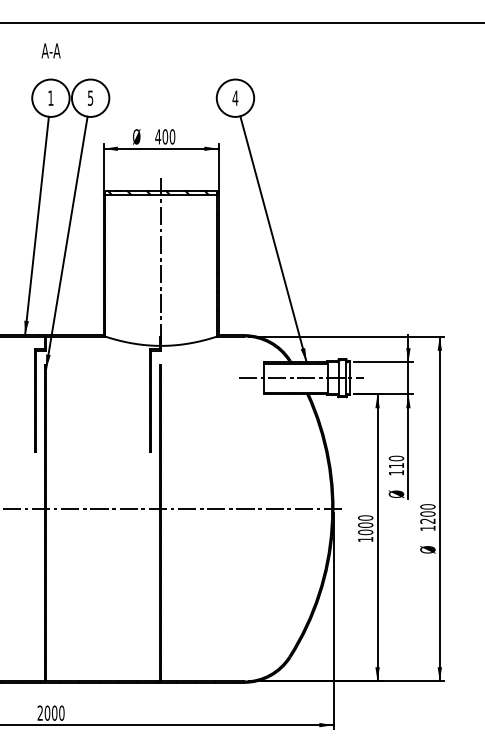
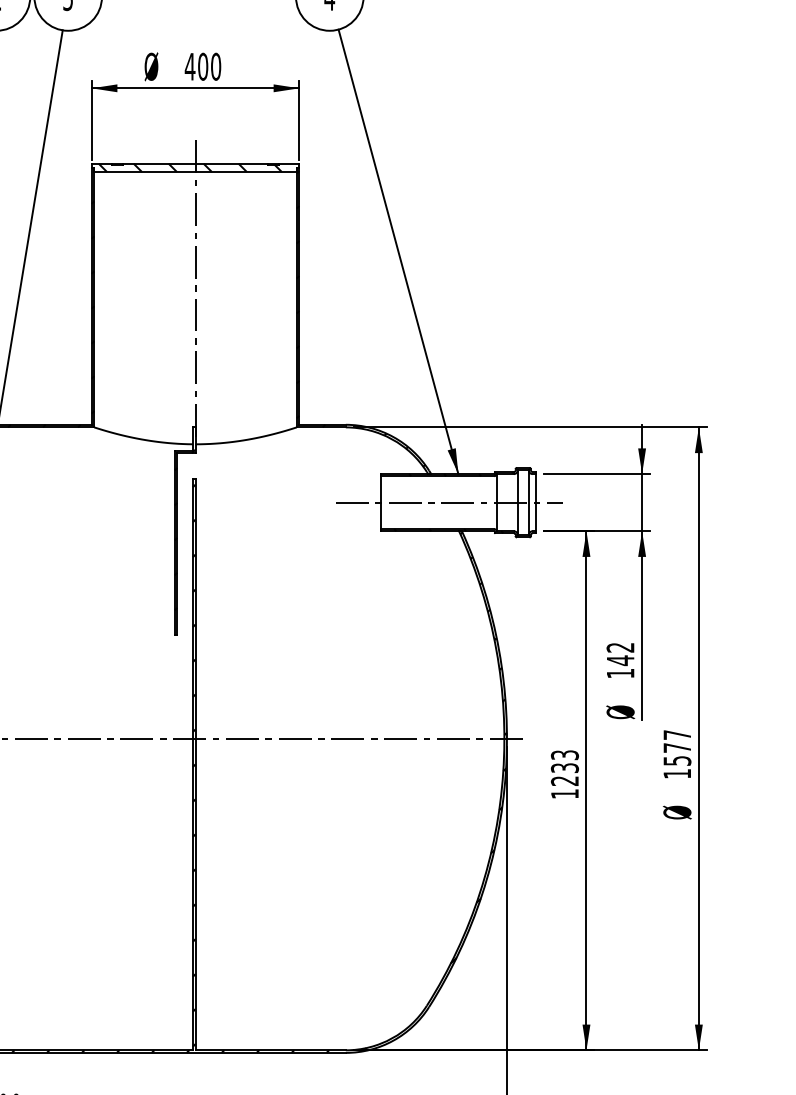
text: (396, 461) -> (620, 653), 110 -> 142
text: (427, 513) -> (676, 747), 1200 -> 1577
text: (365, 525) -> (564, 768), 1000 -> 1233

